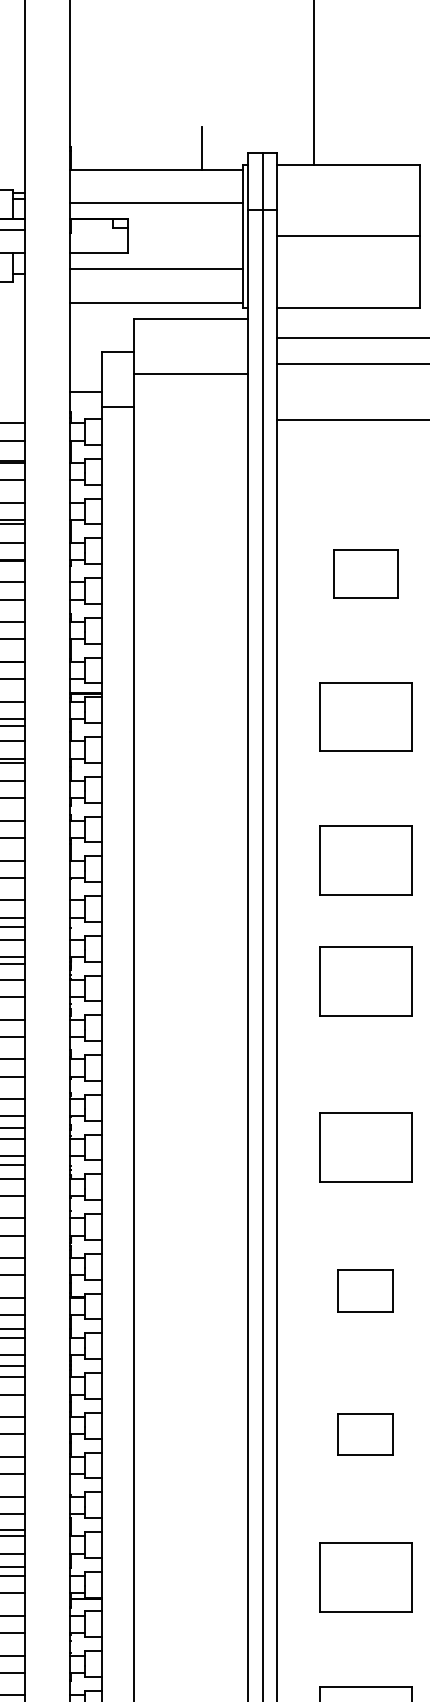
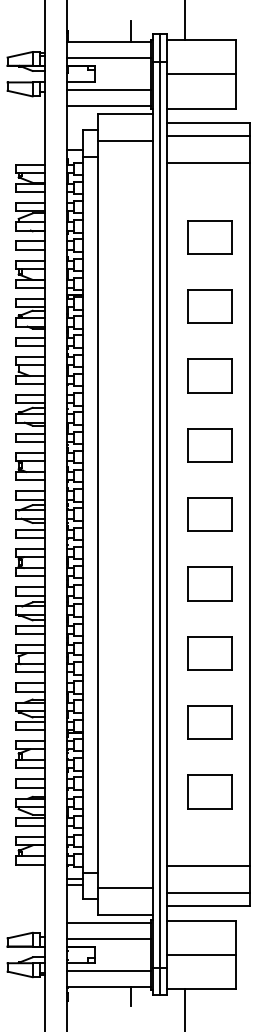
part: (364, 574) -> (209, 237), size x1.43
part: (364, 981) -> (209, 445), moved
part: (364, 1289) -> (209, 583), size x1.67
part: (364, 1434) -> (209, 653), size x1.67

